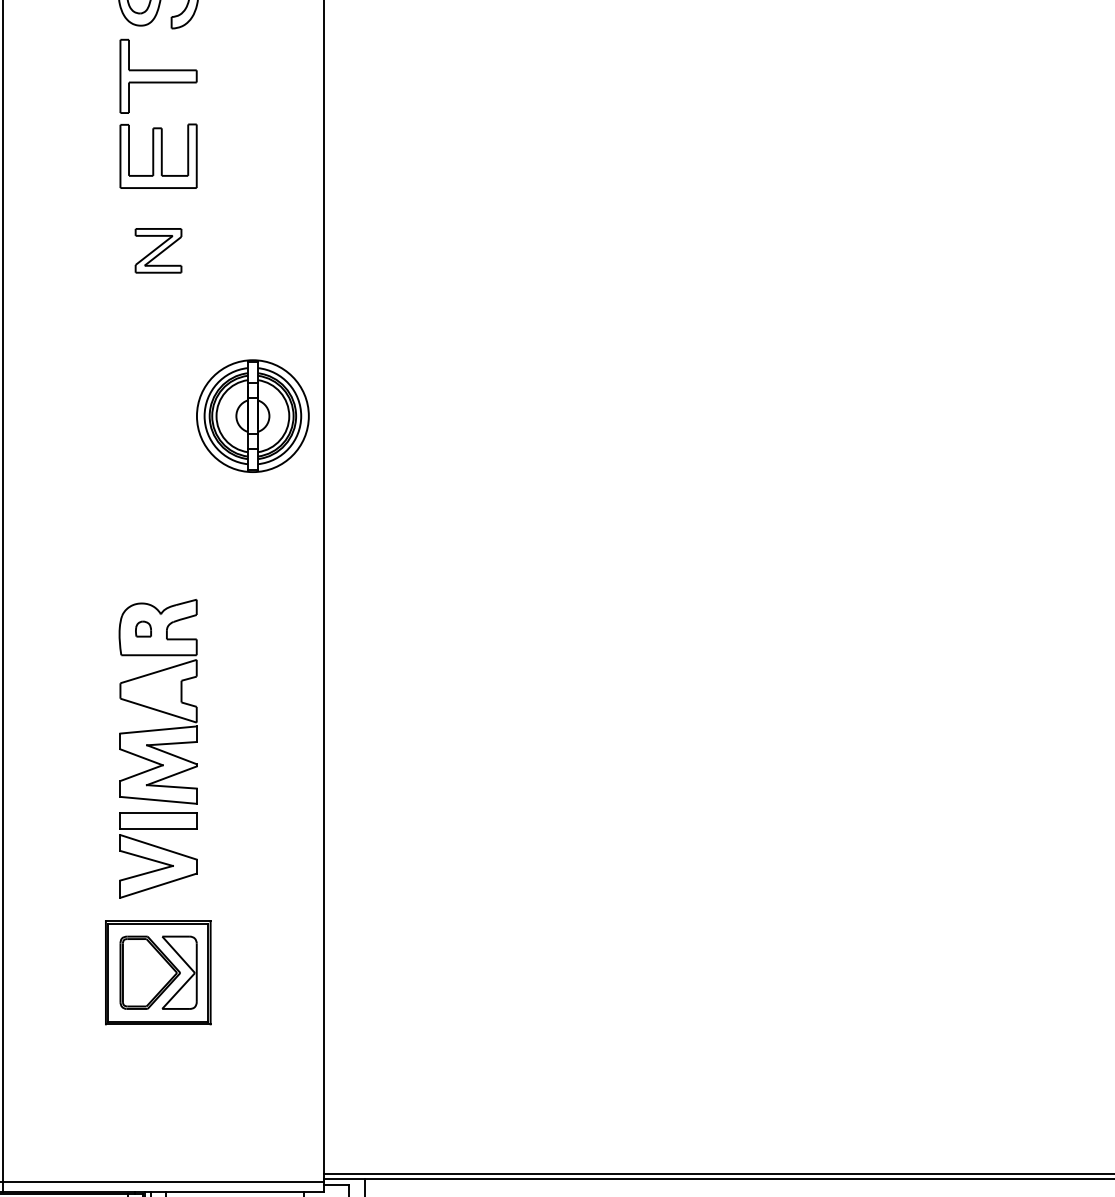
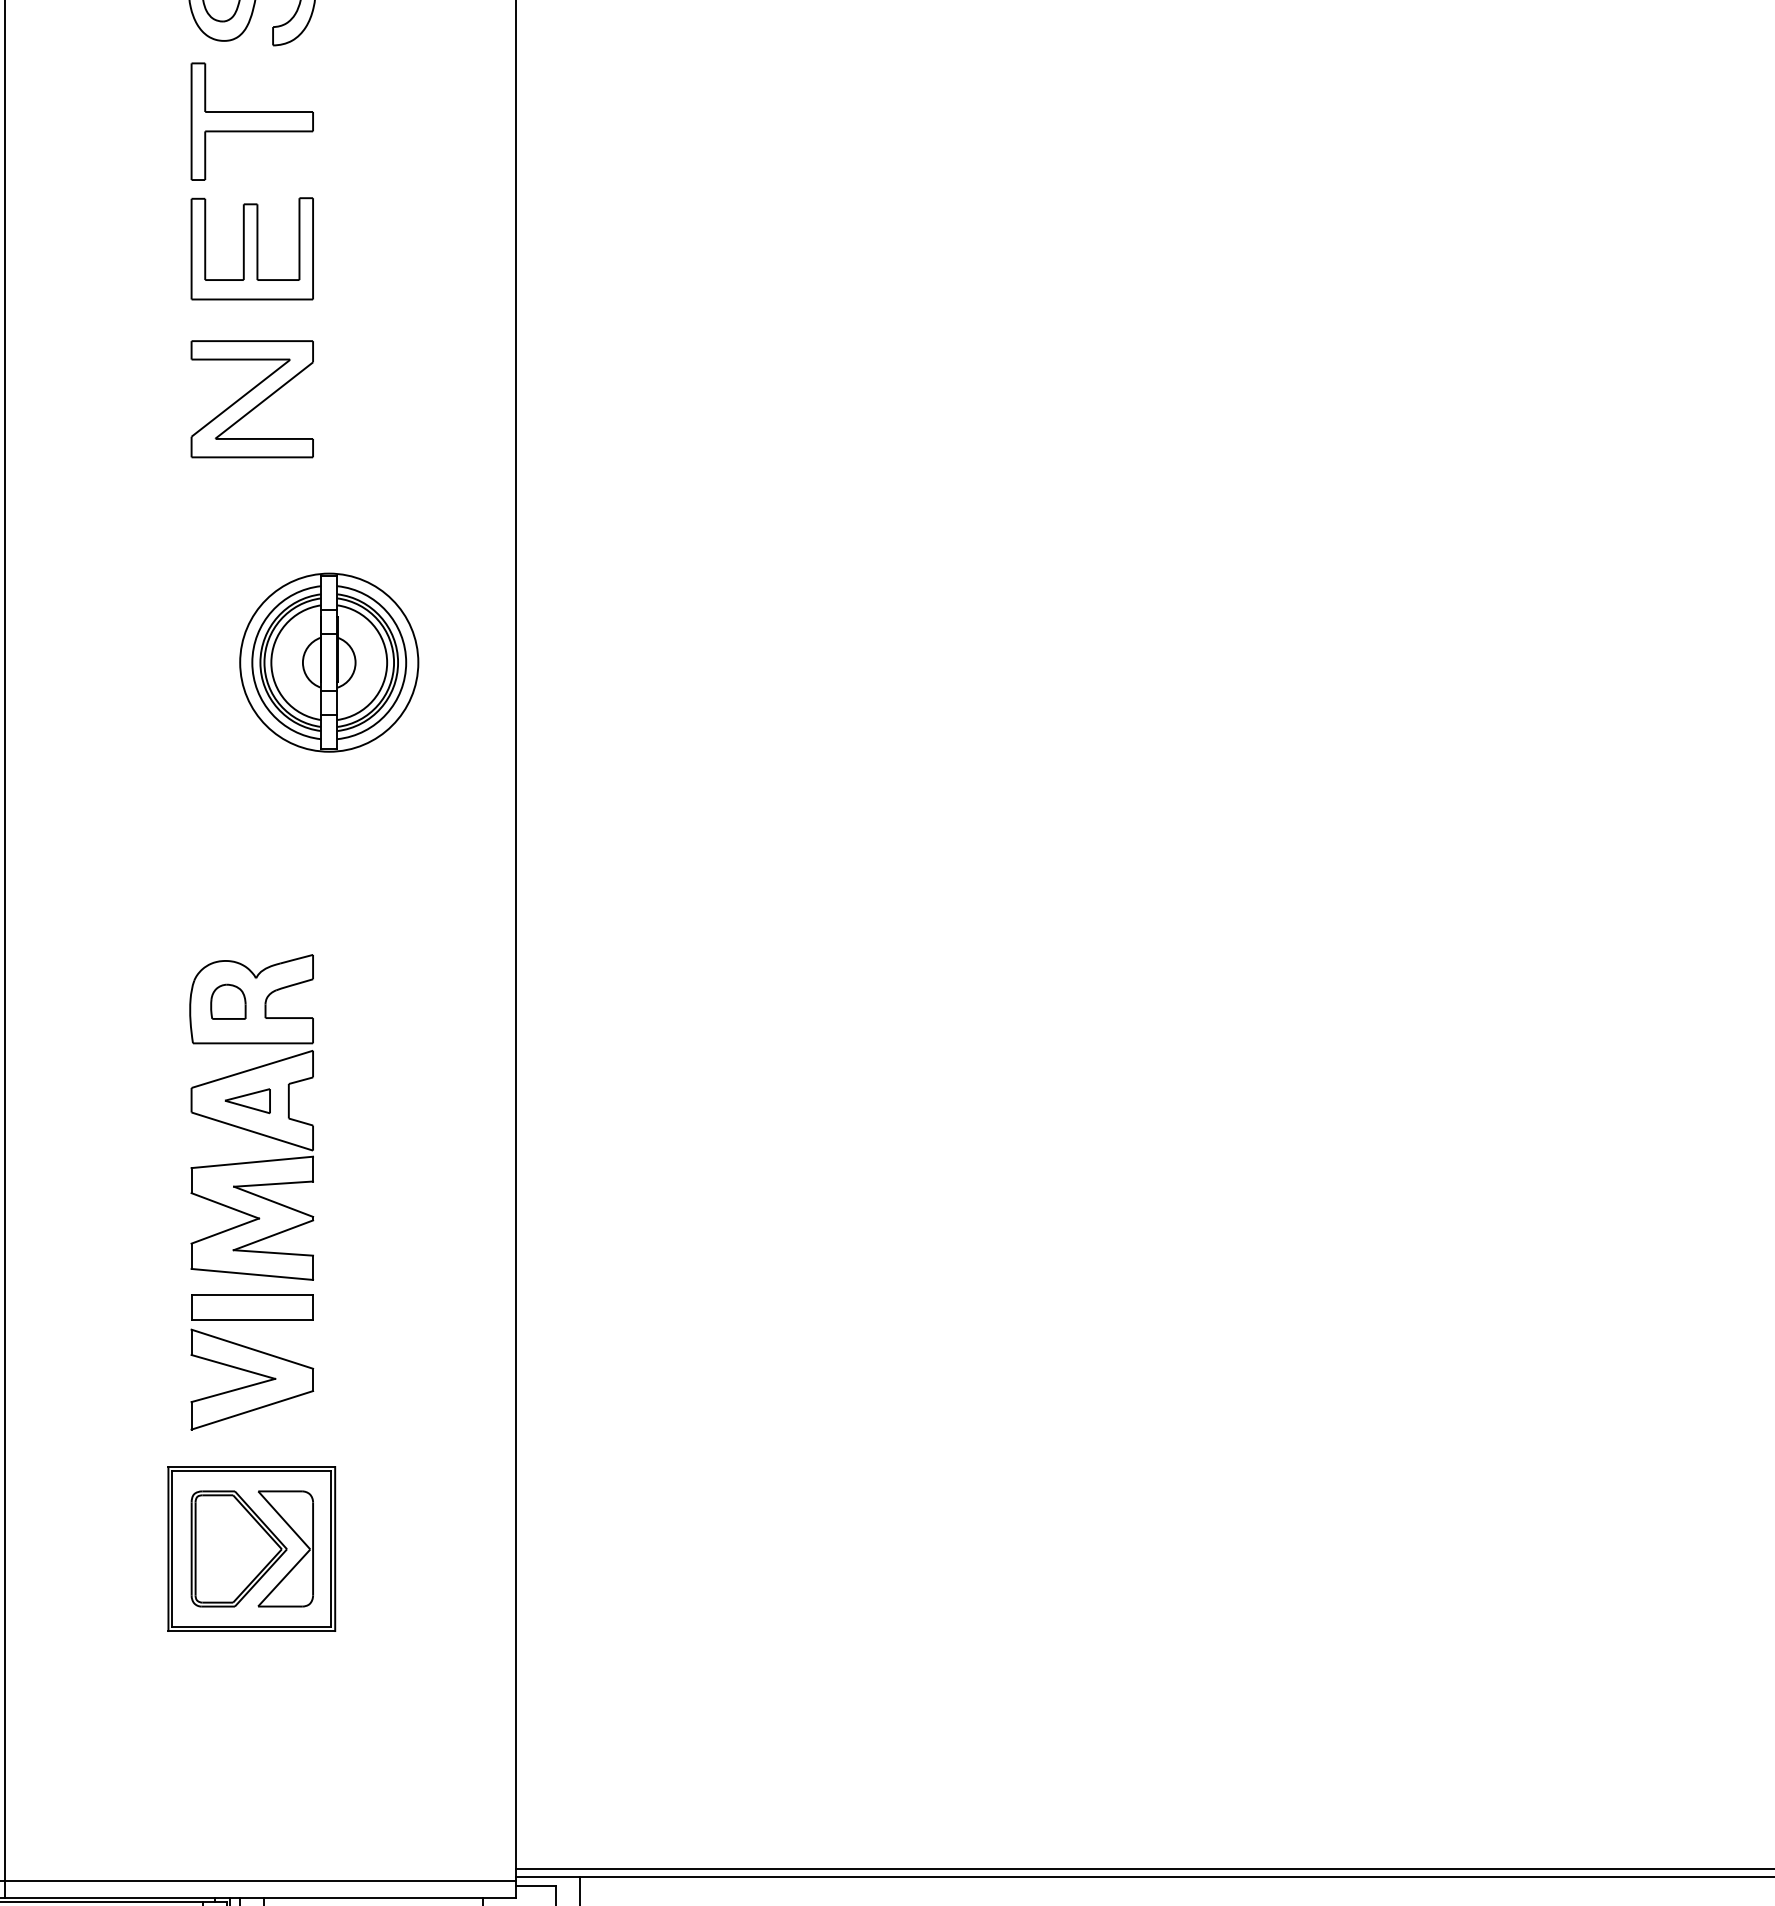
part: (158, 250) -> (252, 398), size x1.67
part: (252, 415) -> (328, 661), moved
part: (143, 628) -> (228, 1000), size x1.43
part: (155, 691) -> (247, 1101), added

